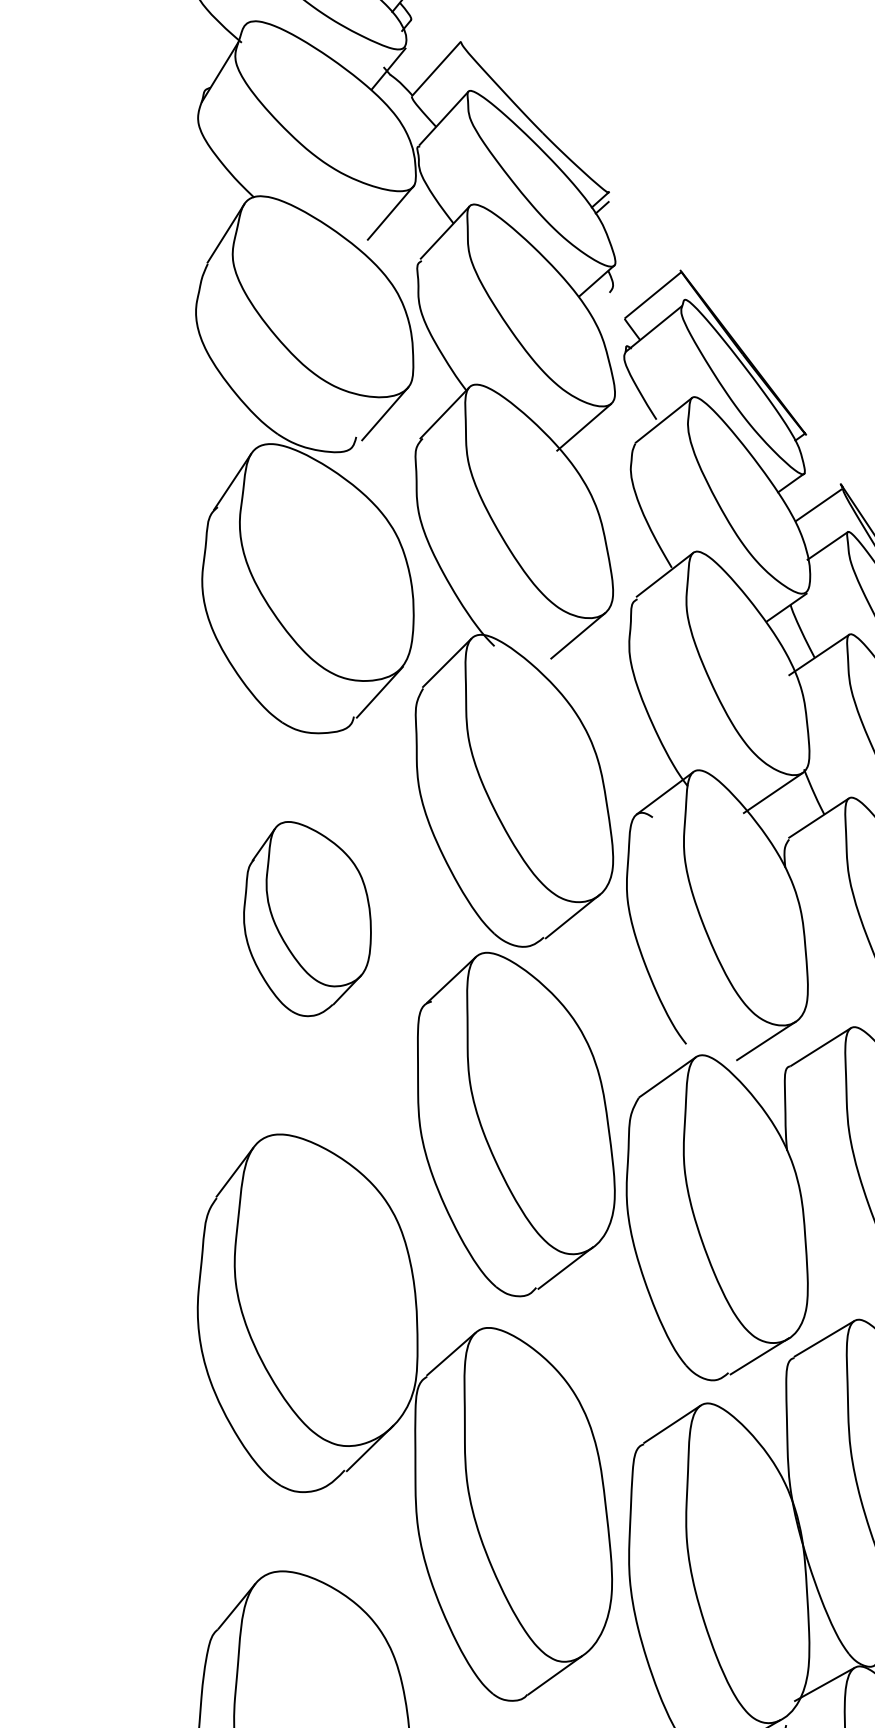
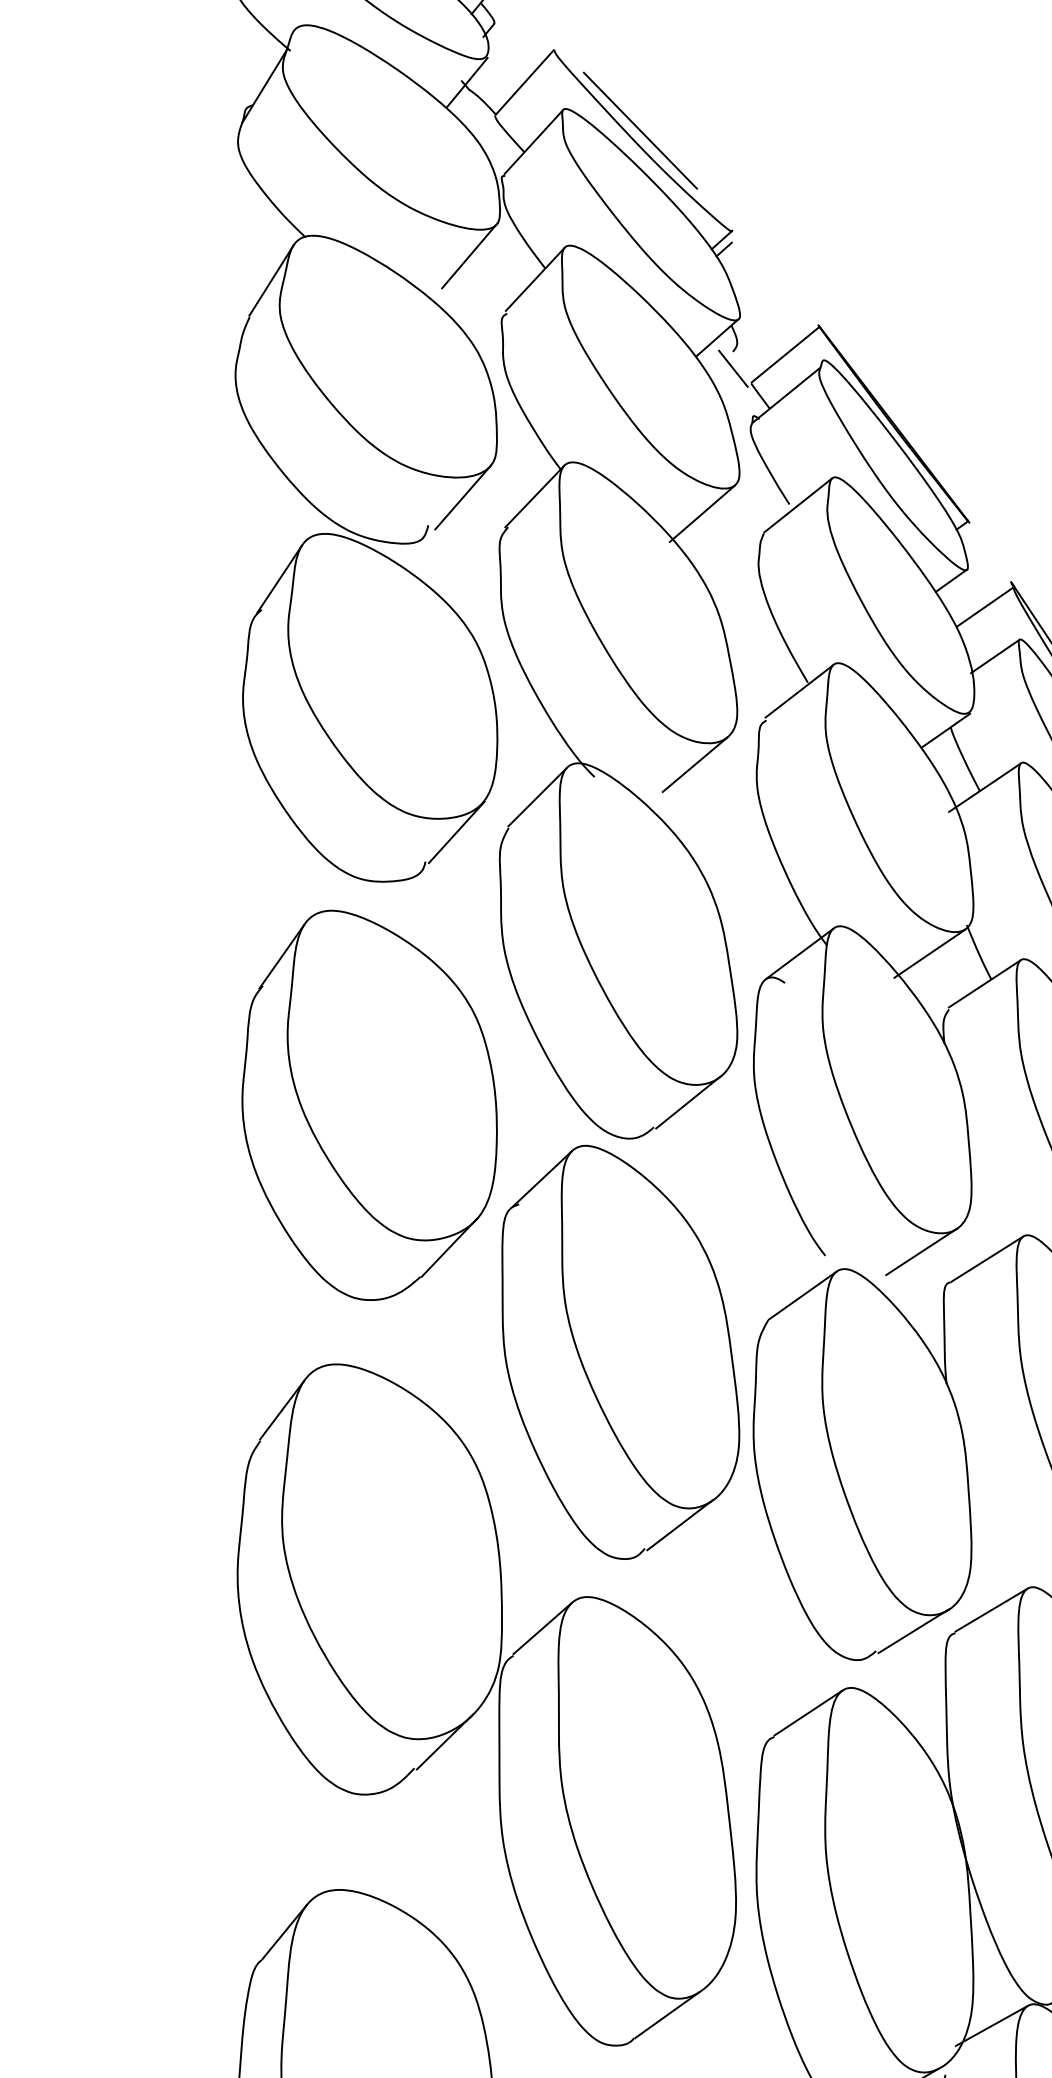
line: (532, 108) -> (640, 130), added
line: (609, 306) -> (733, 368), added
part: (307, 918) -> (369, 1104), size x1.67

